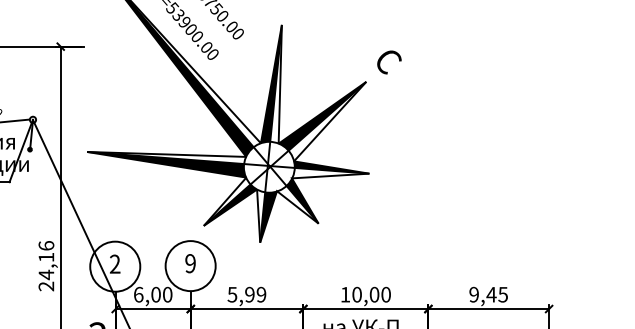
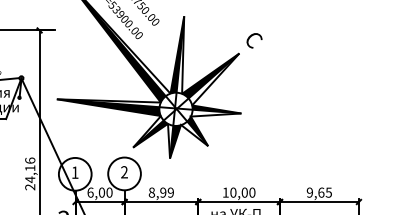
text: (114, 263) -> (74, 172), 2 -> 1
text: (190, 263) -> (124, 172), 9 -> 2
text: (231, 294) -> (151, 192), 5,99 -> 8,99
text: (490, 294) -> (320, 192), 9,45 -> 9,65

